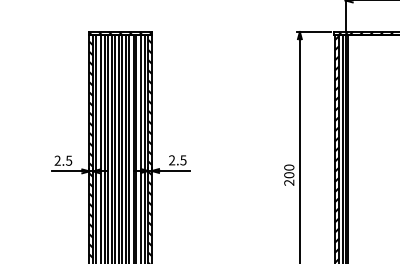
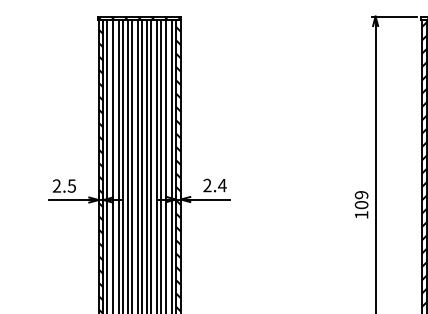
text: (183, 160) -> (222, 185), 2.5 -> 2.4
text: (289, 174) -> (361, 204), 200 -> 109

